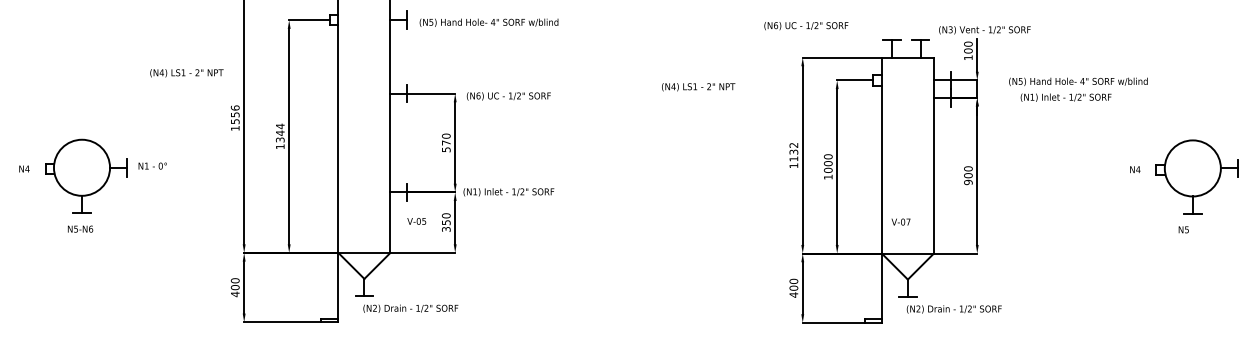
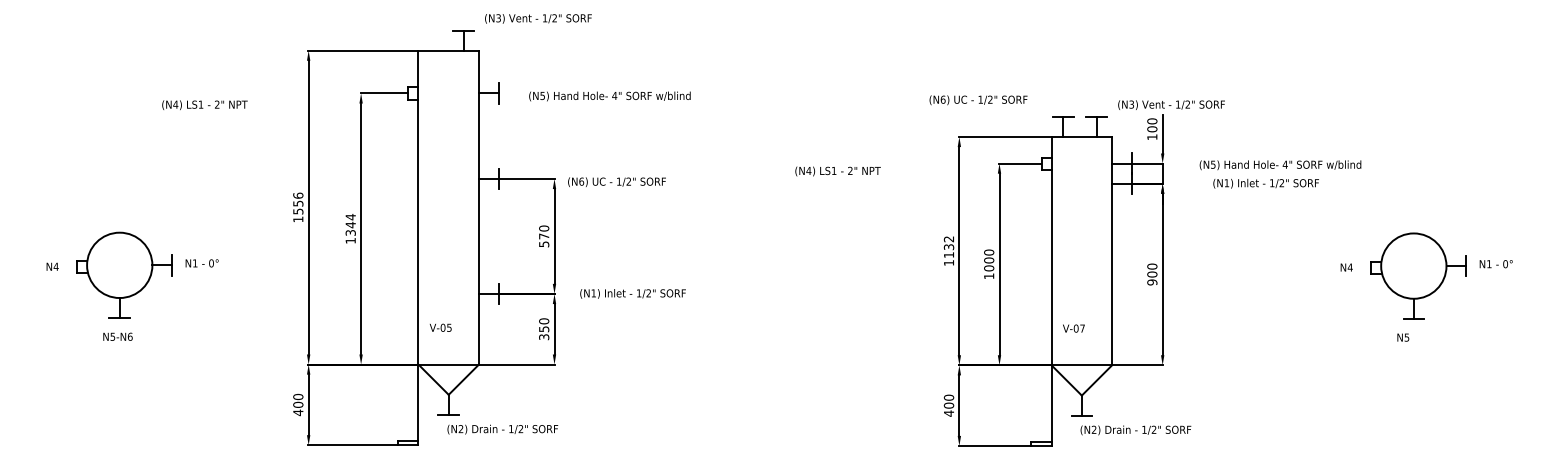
text: (488, 22) -> (609, 96), moved
text: (806, 26) -> (978, 100), moved
text: (186, 72) -> (204, 104), moved
text: (508, 191) -> (632, 293), moved
text: (416, 221) -> (440, 327), moved

